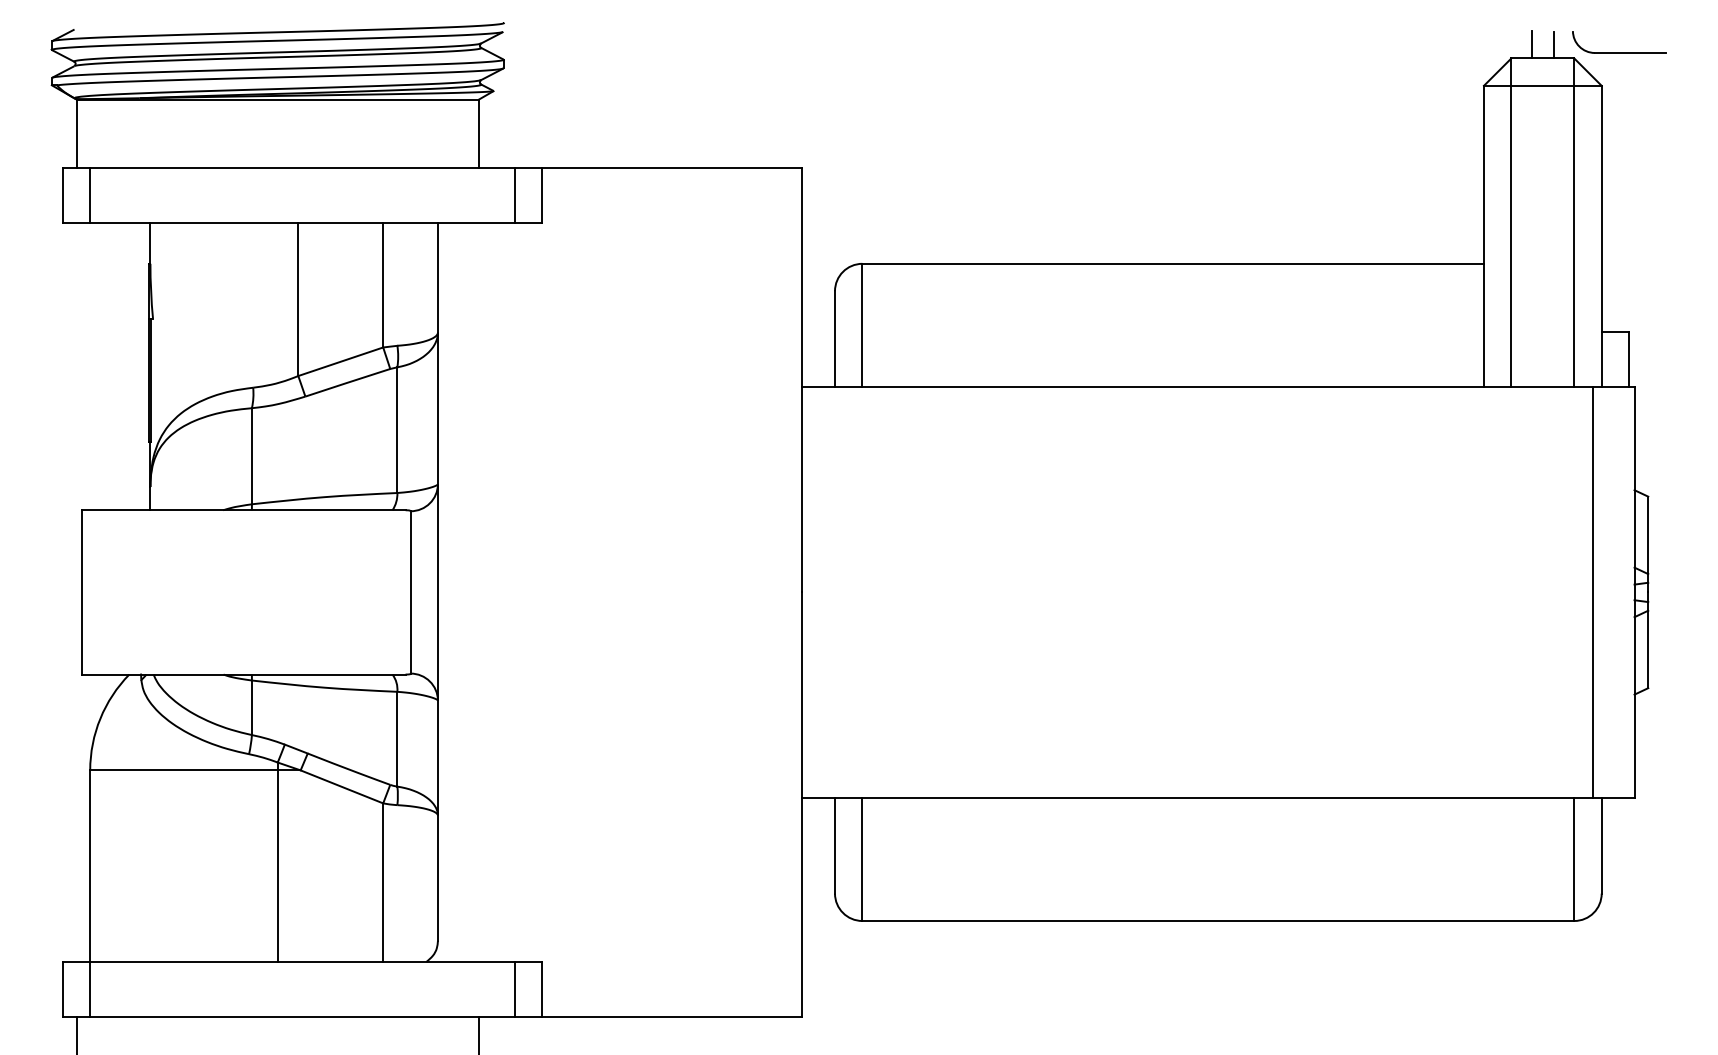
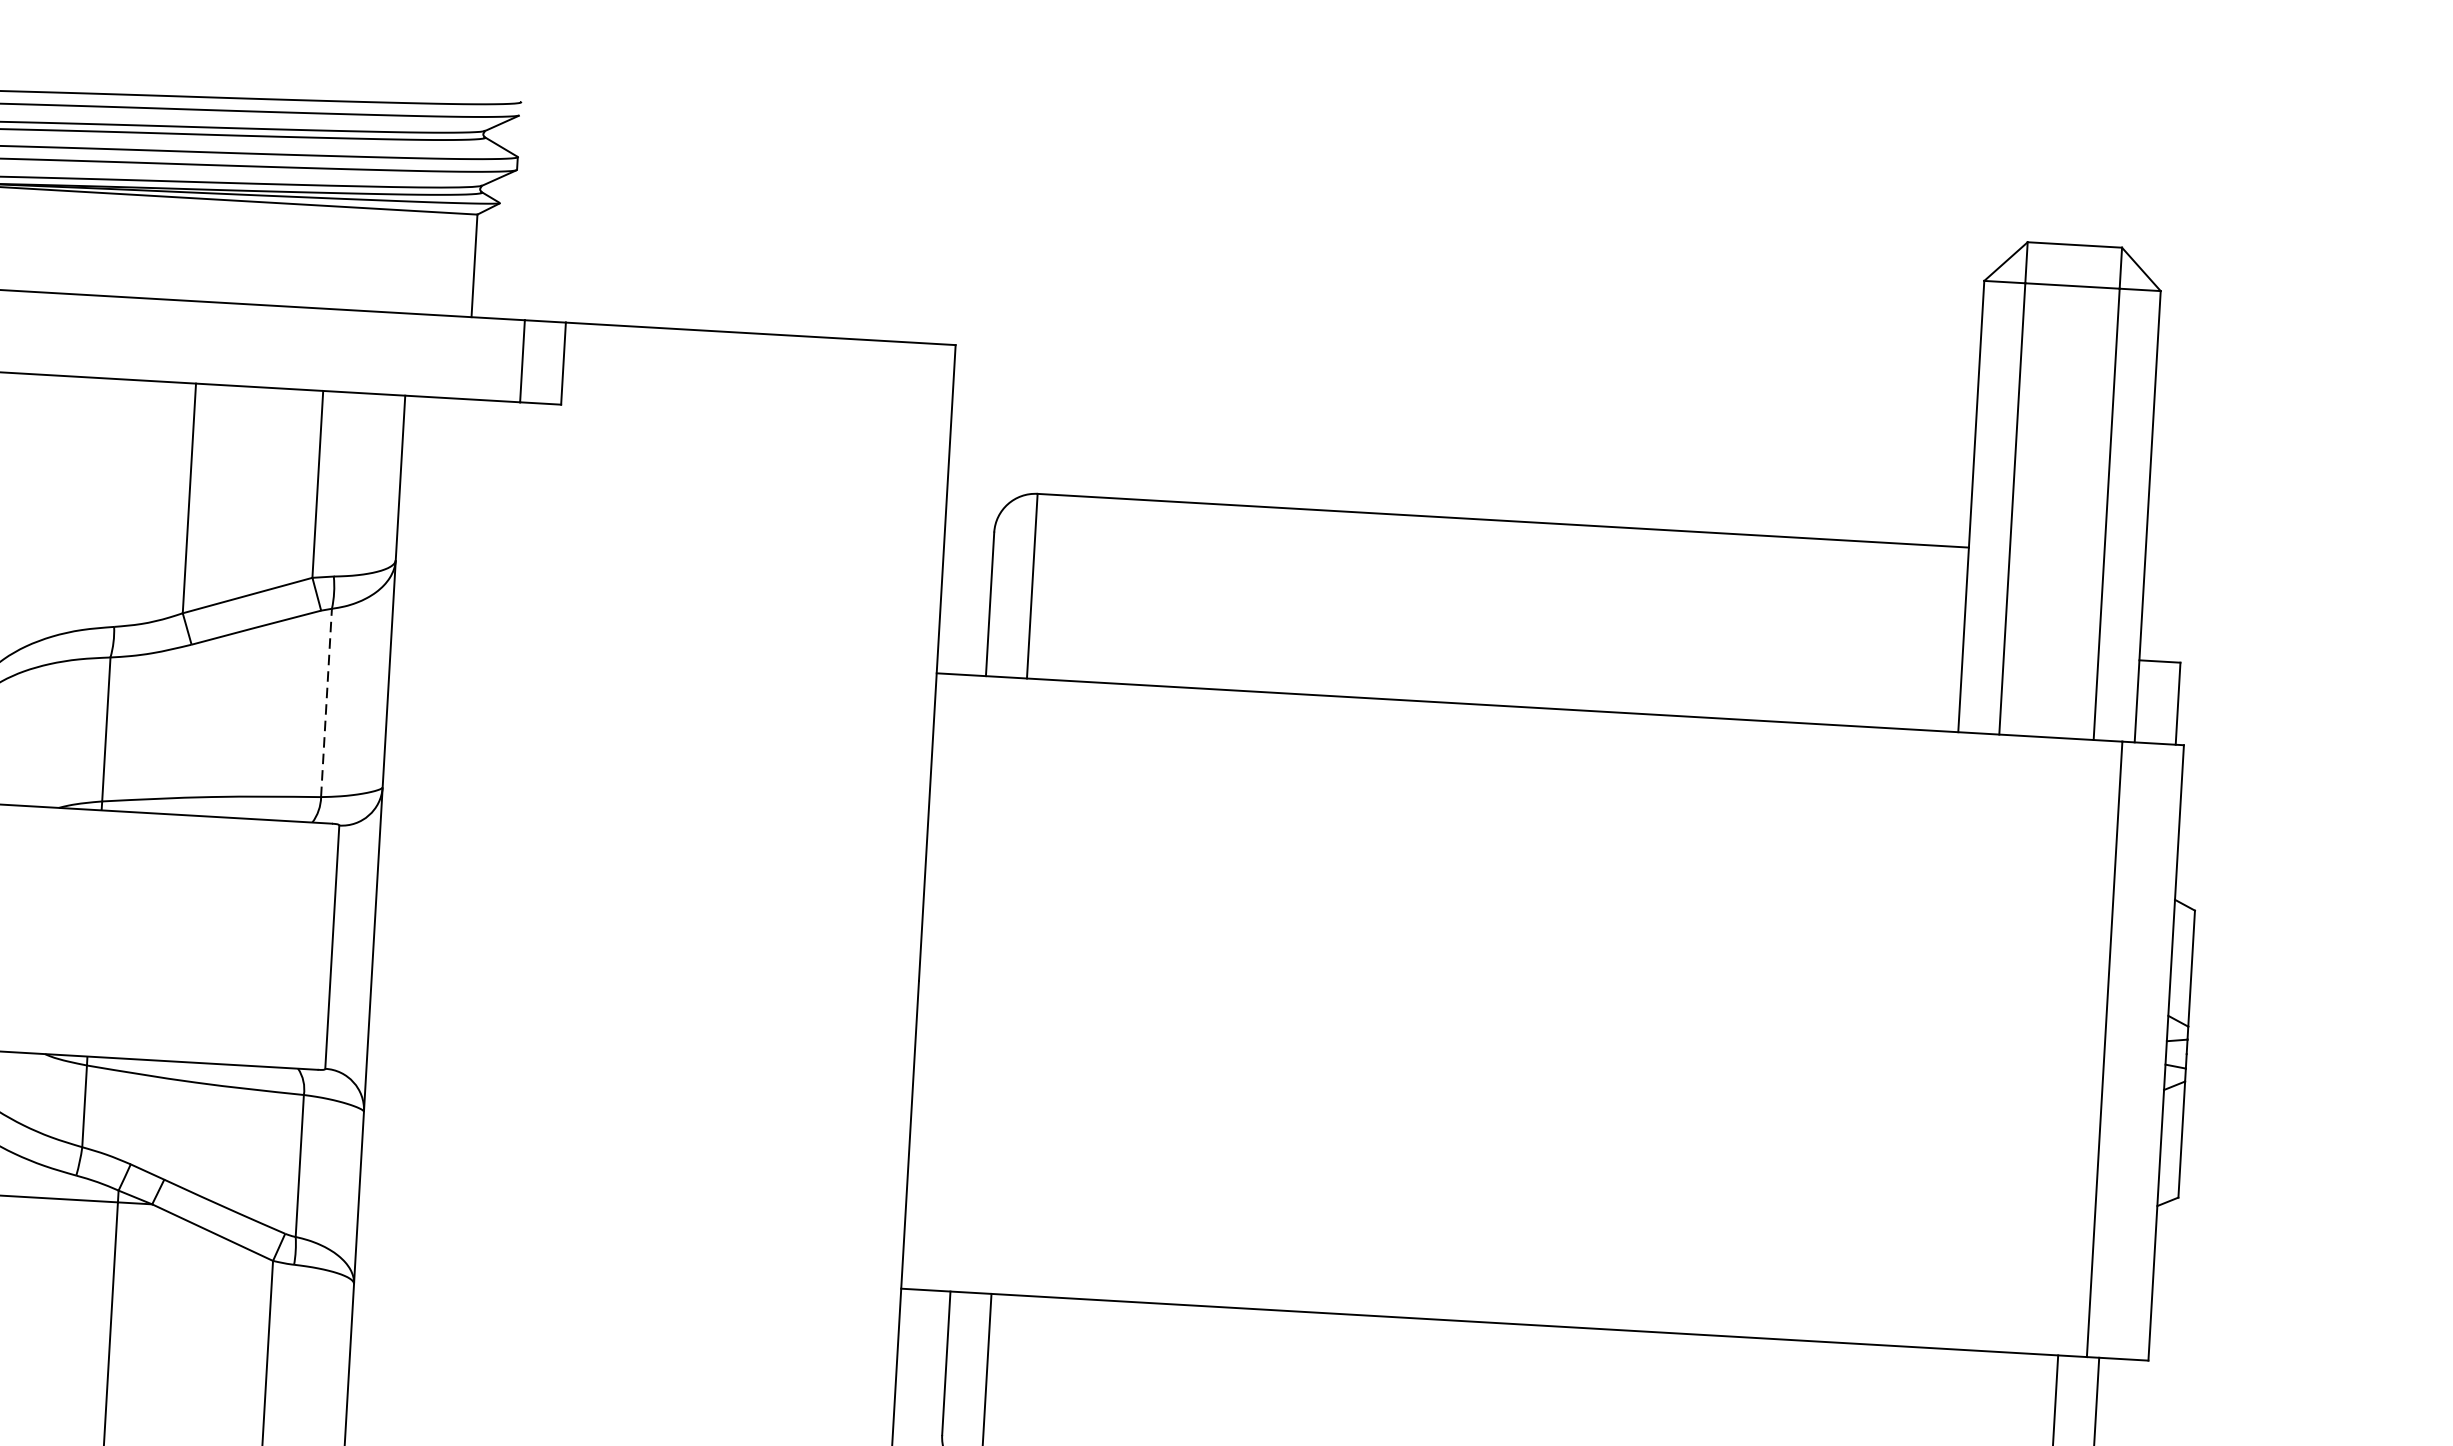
line: (1531, 44) -> (2059, 223), removed
line: (1553, 44) -> (2092, 224), removed
part: (1619, 52) -> (2190, 242), removed
line: (397, 430) -> (326, 703), solid -> dashed

